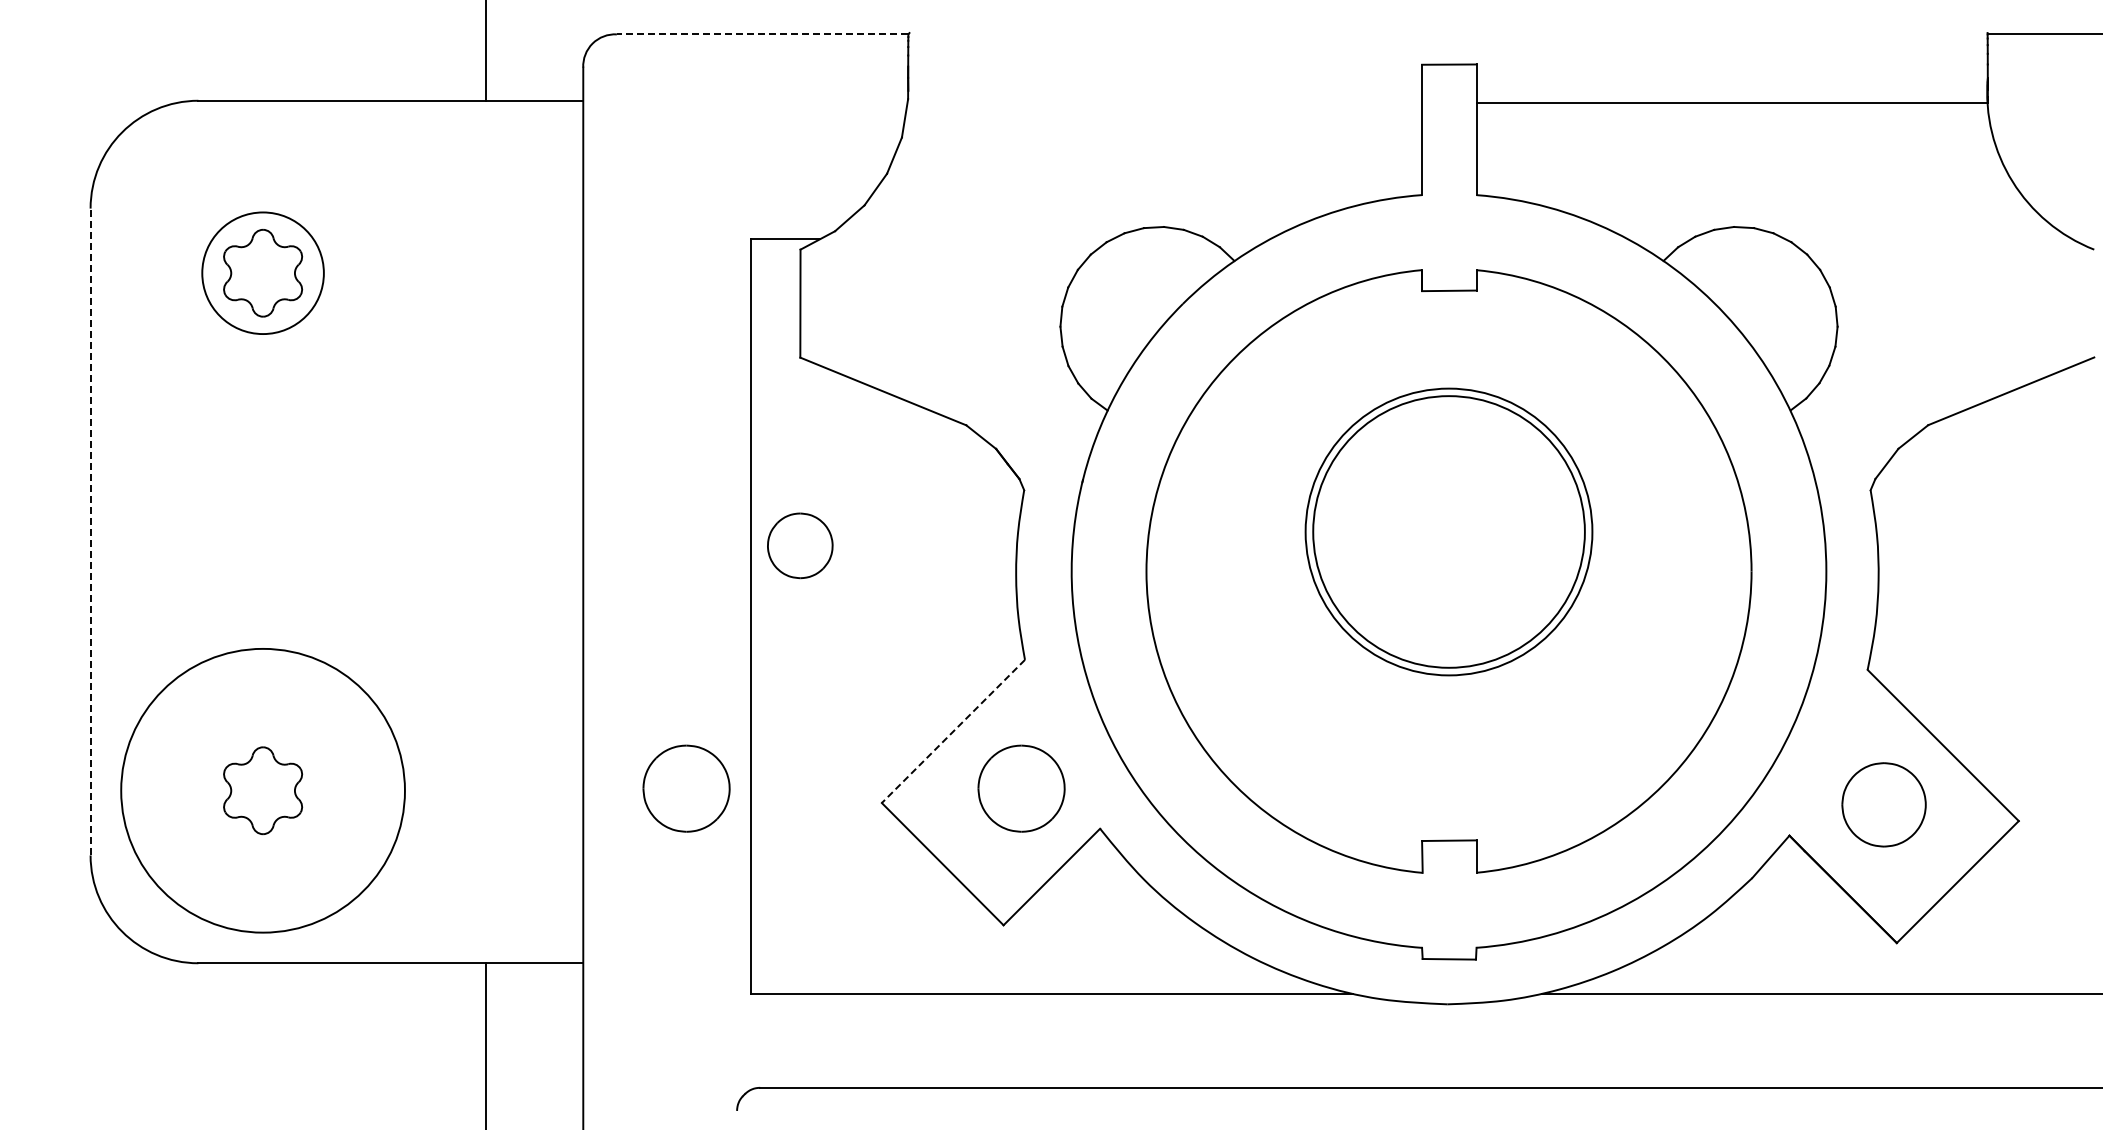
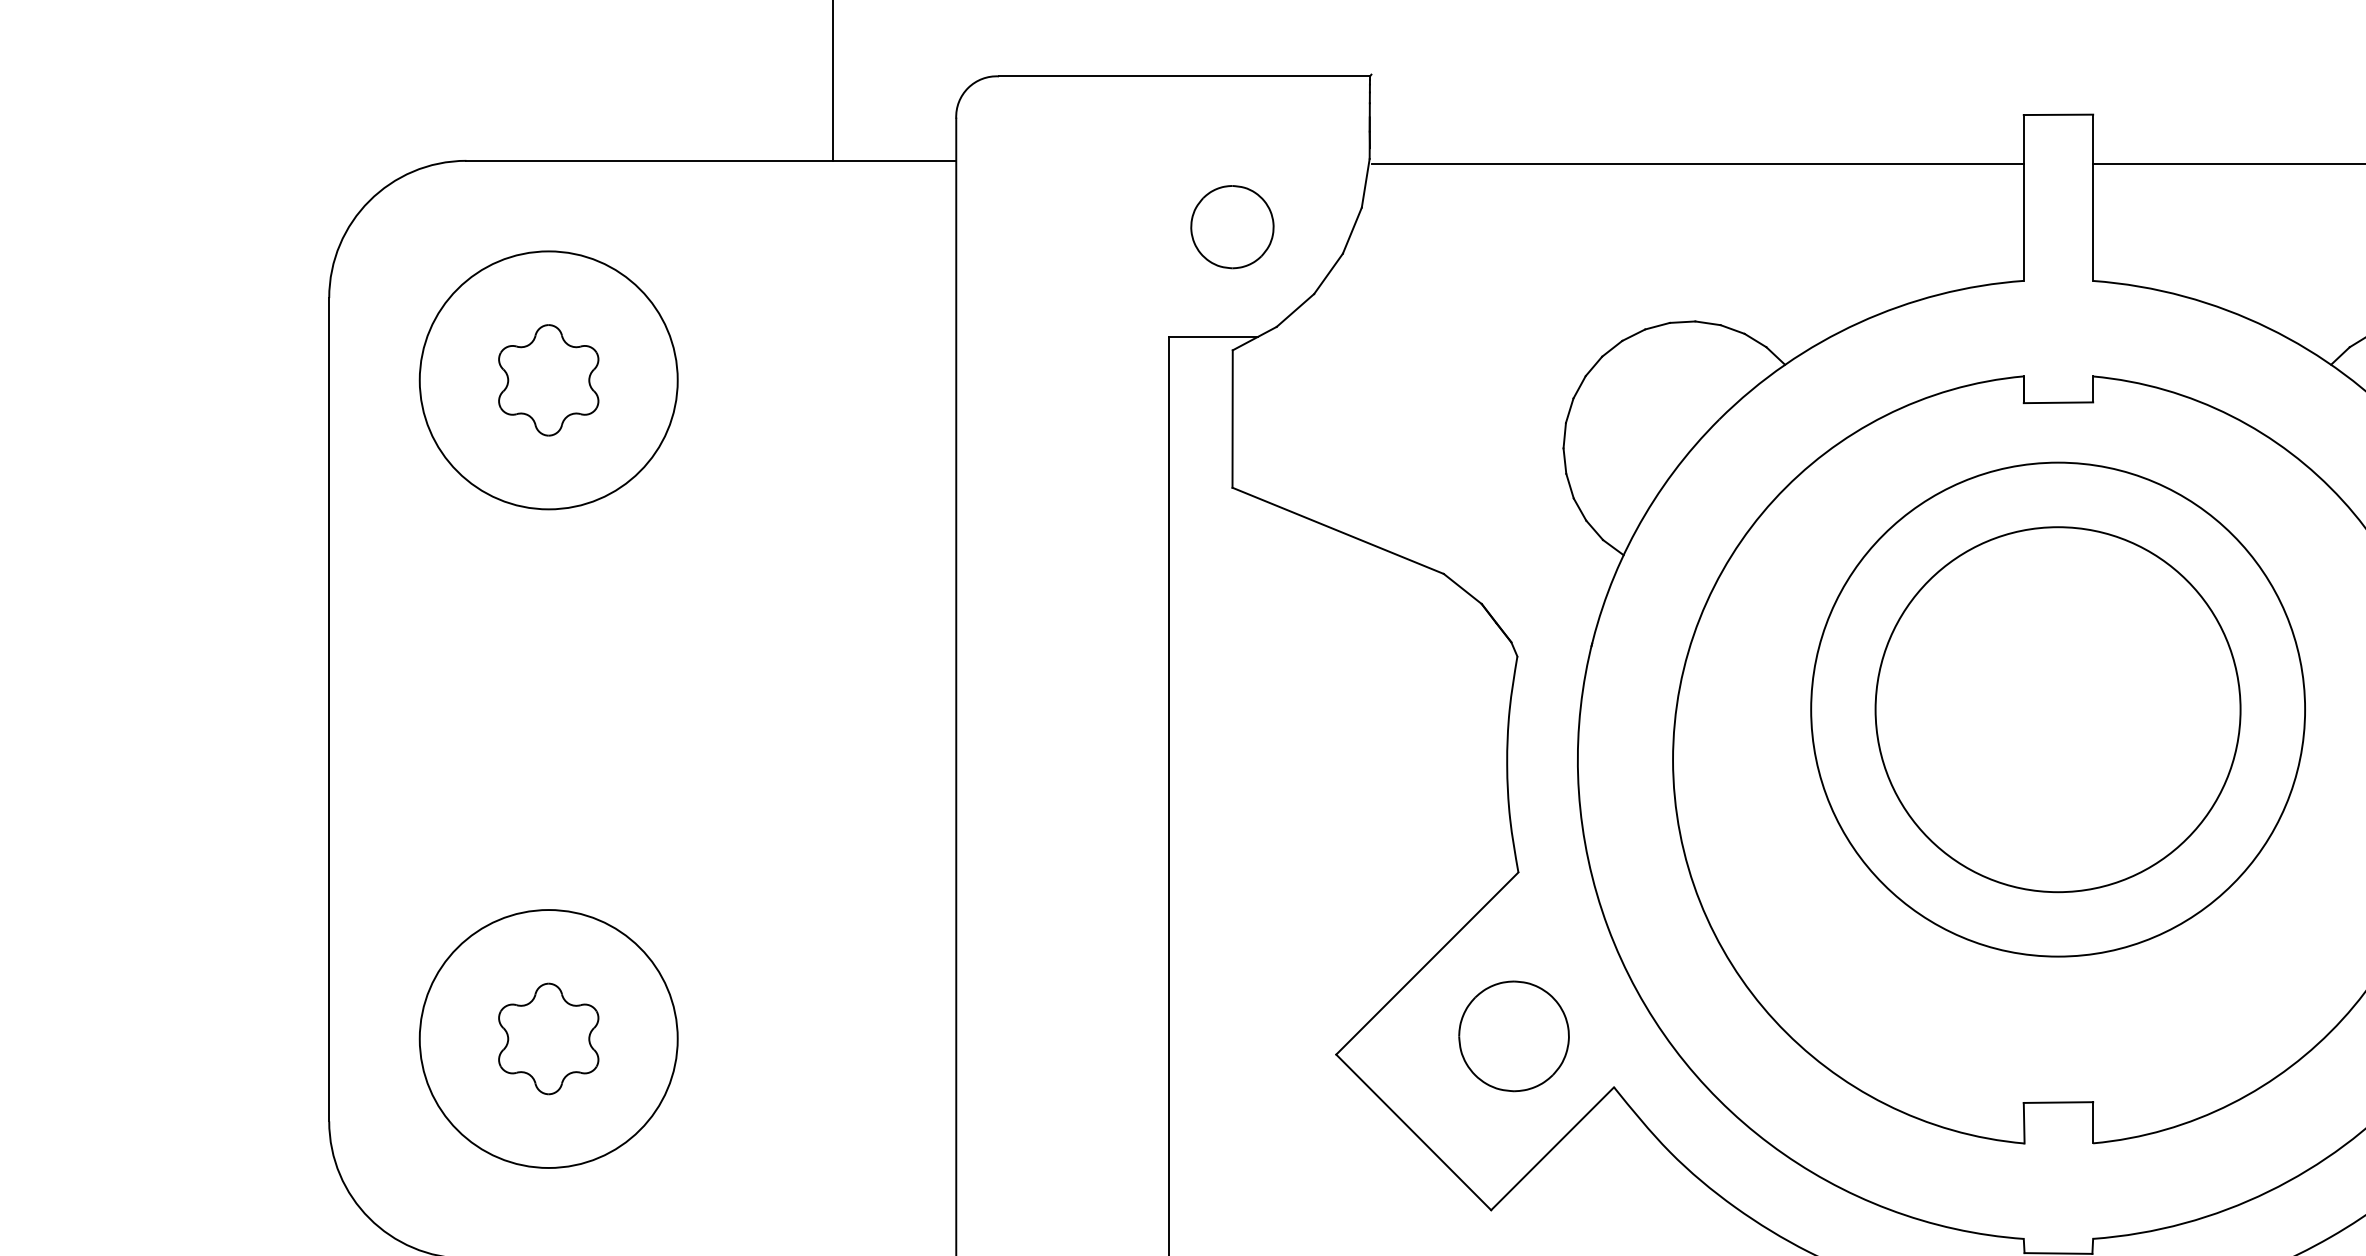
line: (762, 34) -> (1184, 76), dashed -> solid
line: (1165, 103) -> (1697, 164), added
circle: (262, 272) -> (547, 379), size x1.67
line: (90, 531) -> (329, 709), dashed -> solid
circle: (1449, 531) -> (2058, 709), size x1.43
part: (800, 545) -> (1232, 226), moved
line: (953, 731) -> (1427, 963), dashed -> solid
part: (686, 788) -> (1087, 1036), removed
circle: (262, 790) -> (547, 1038), size x0.71

